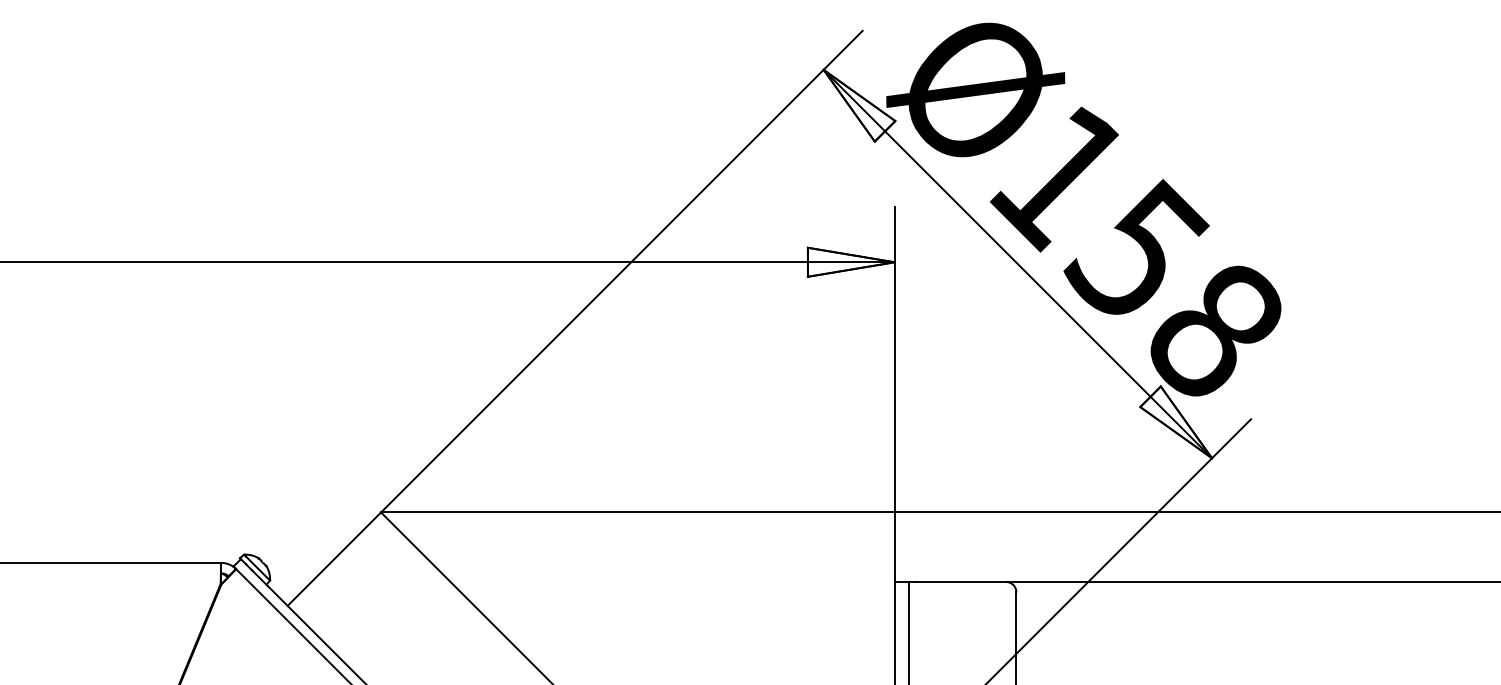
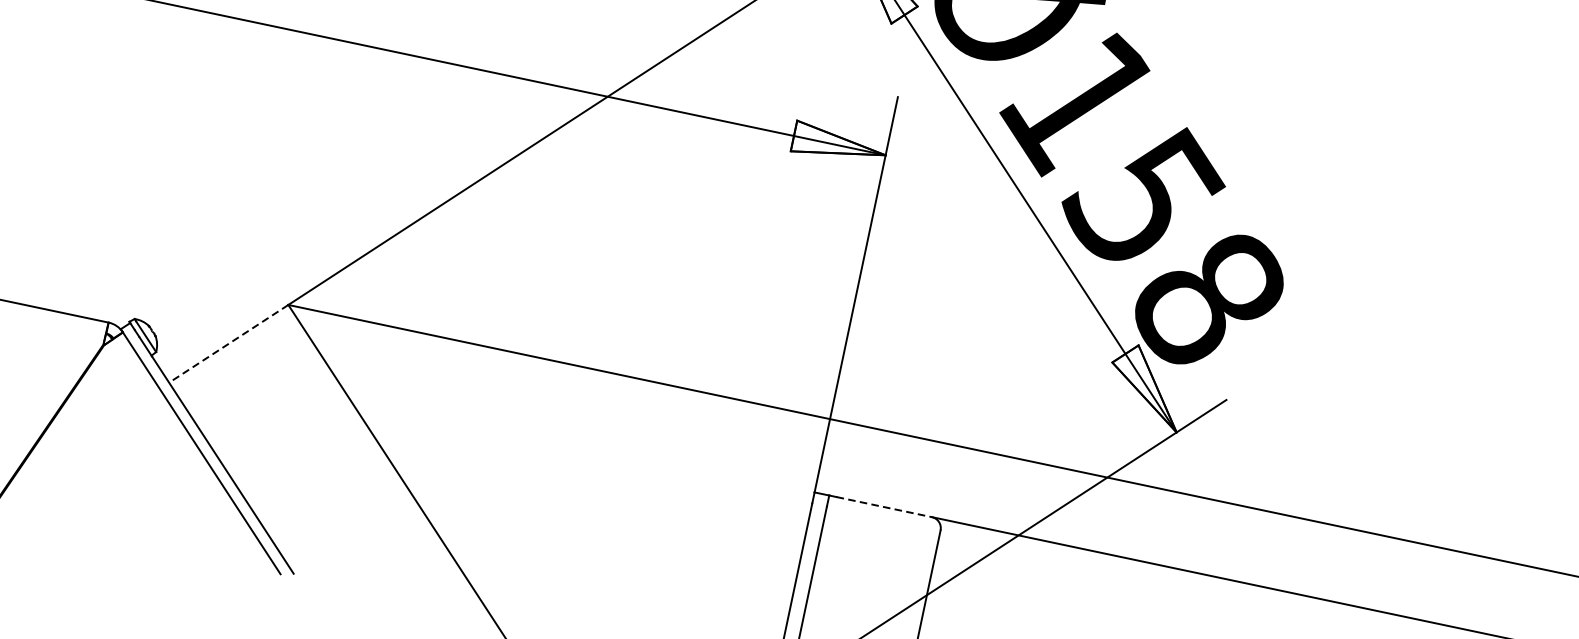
line: (334, 559) -> (228, 344), solid -> dashed
line: (961, 582) -> (884, 507), solid -> dashed

